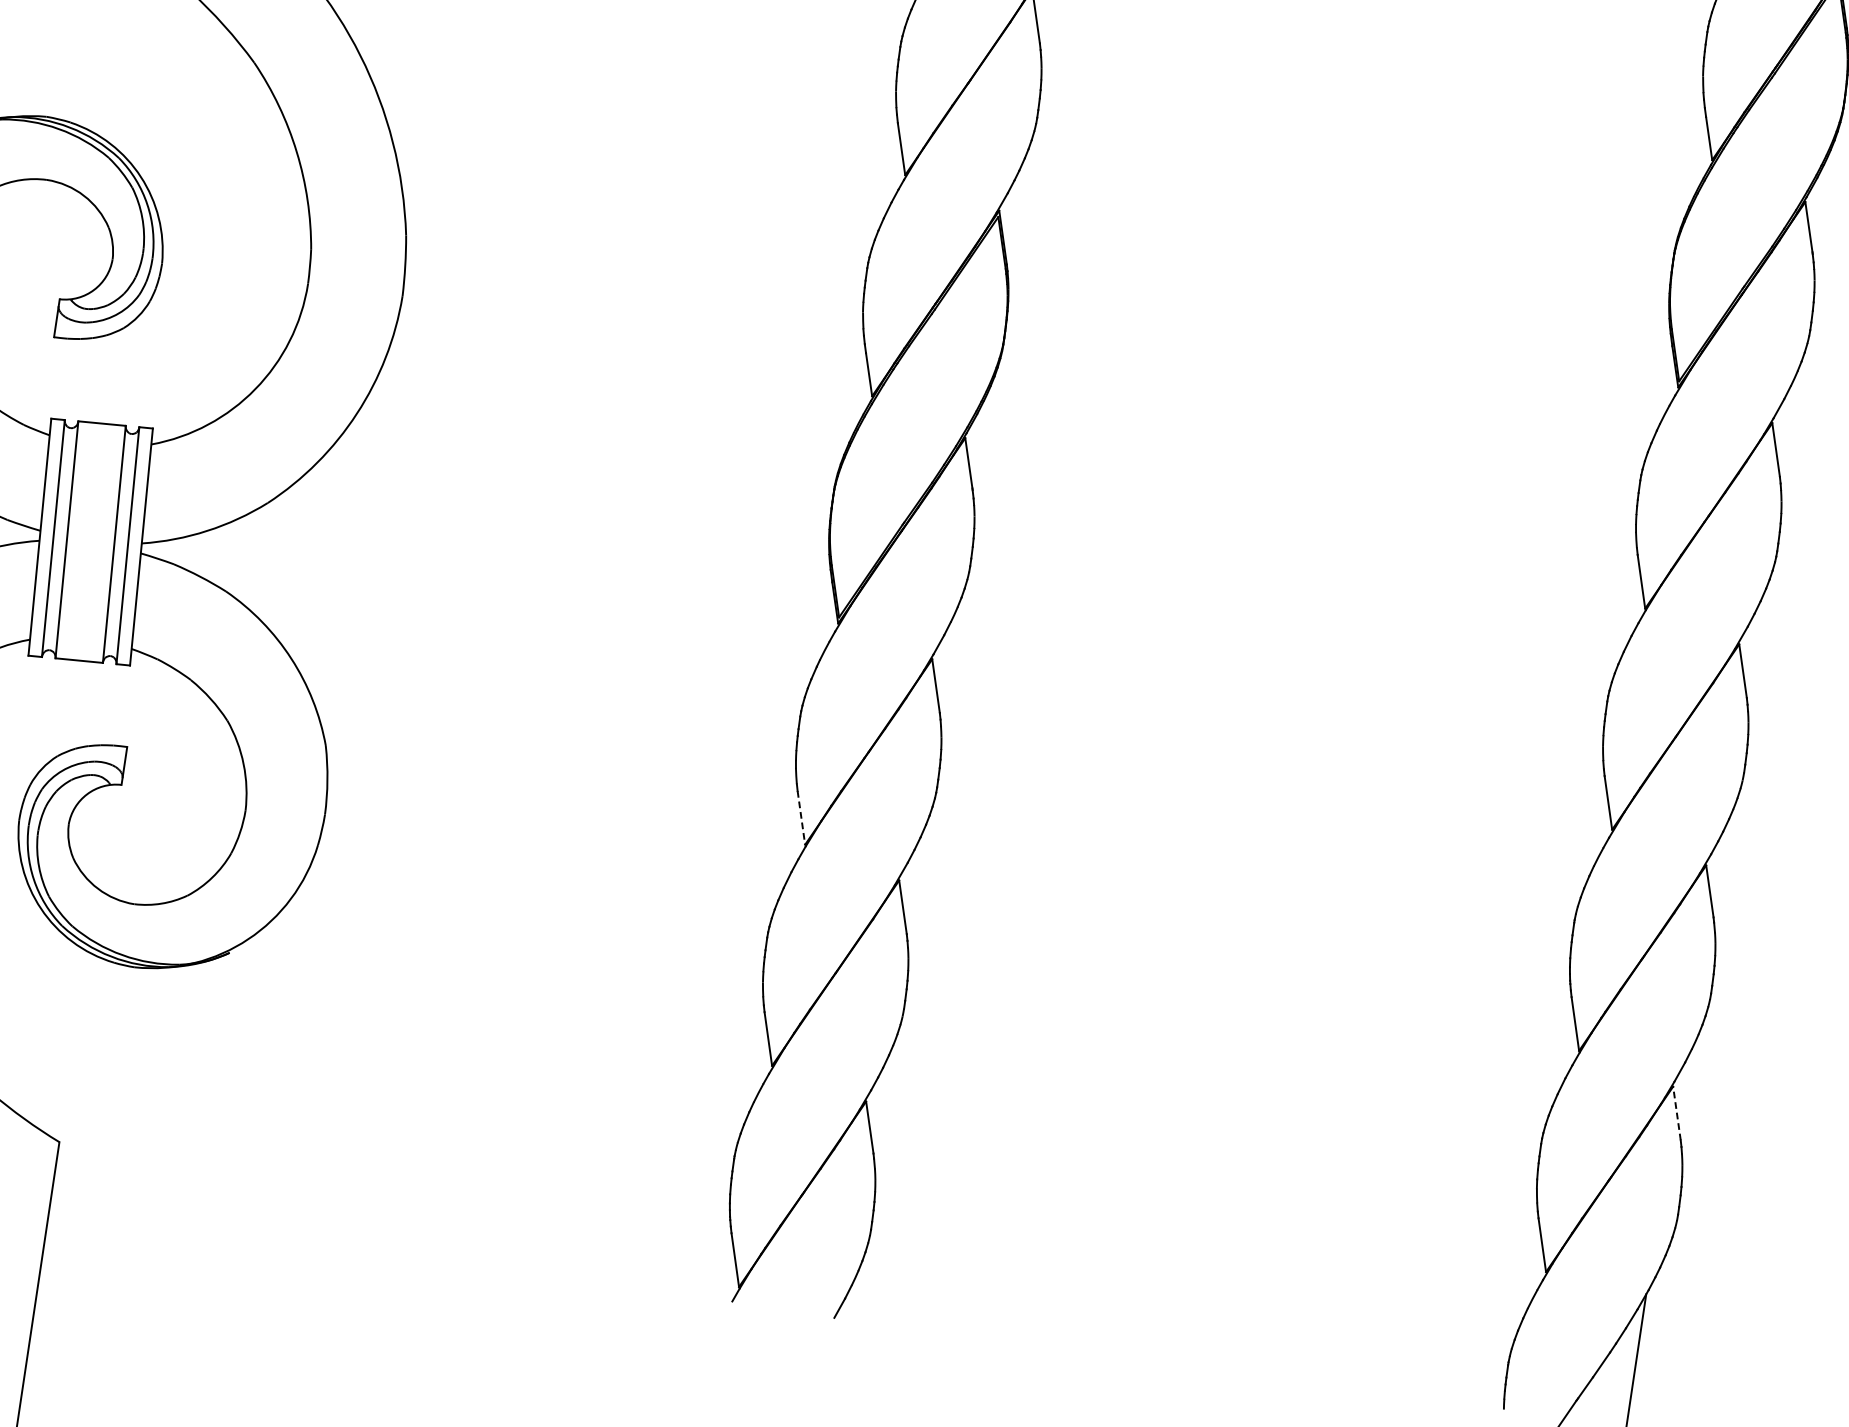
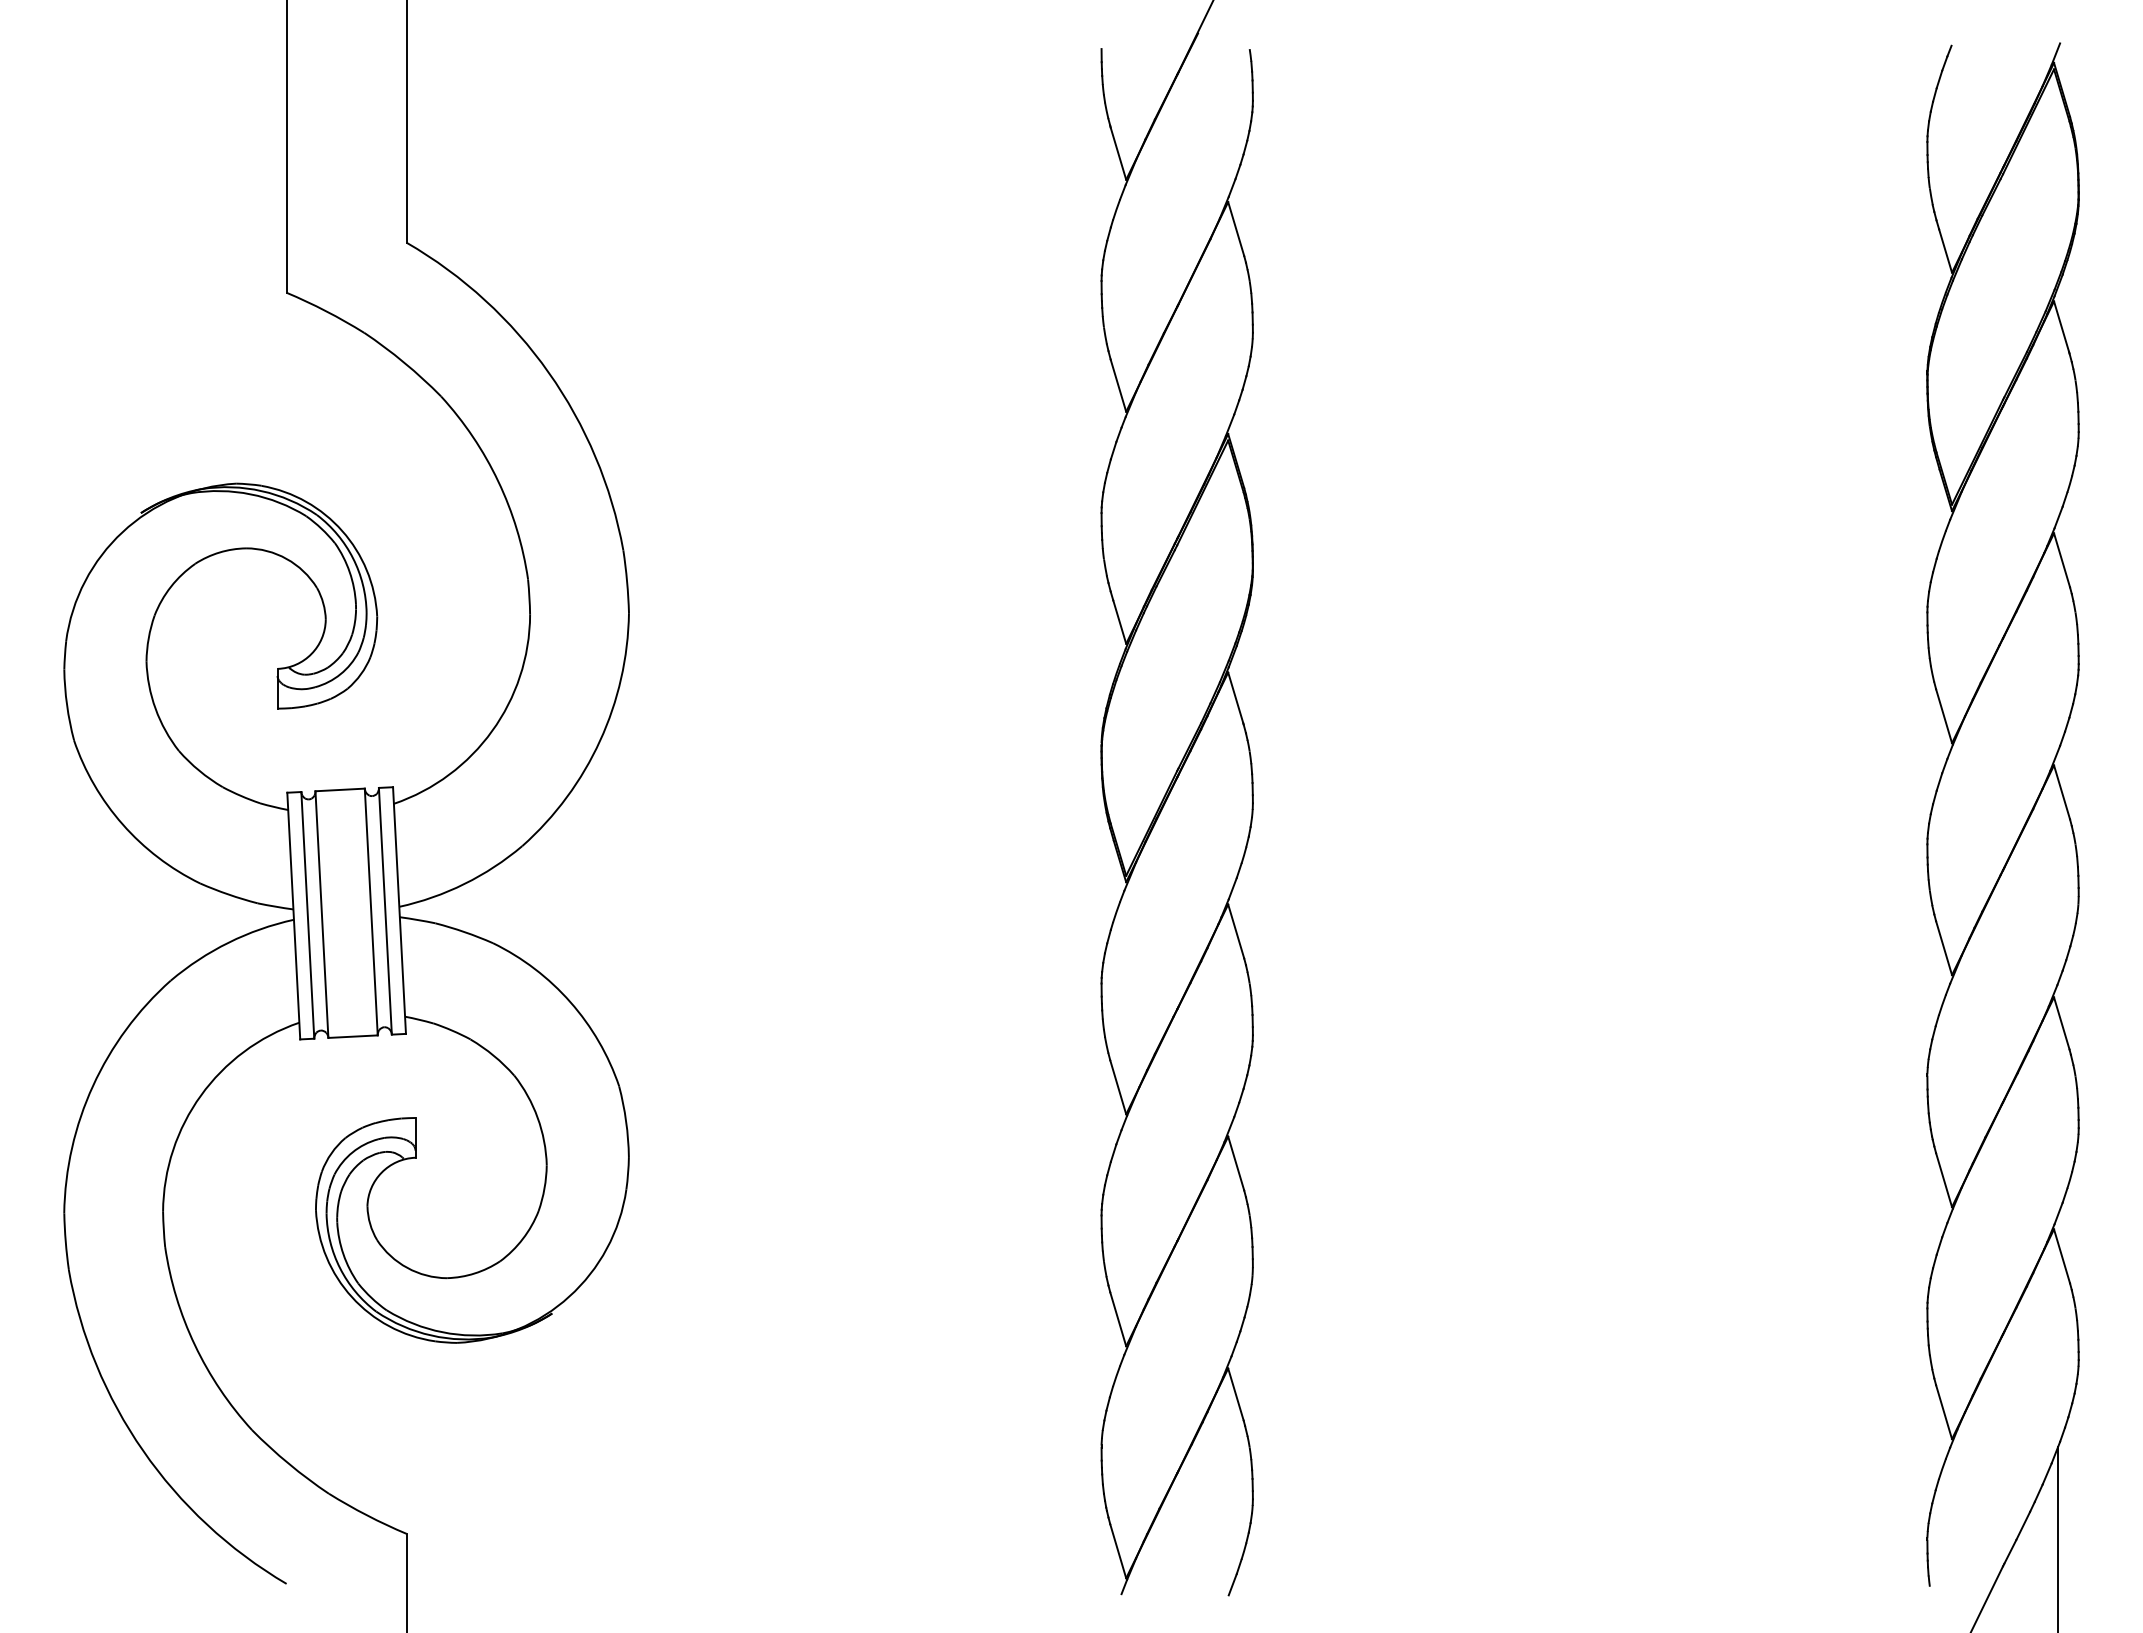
line: (801, 818) -> (1118, 1087), dashed -> solid
line: (1676, 1112) -> (2061, 1255), dashed -> solid

